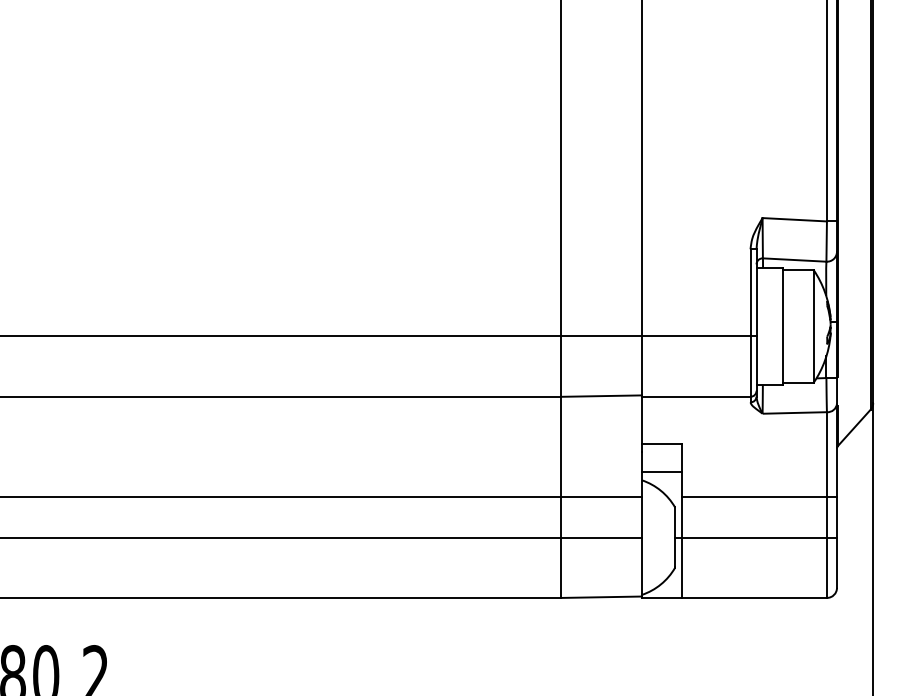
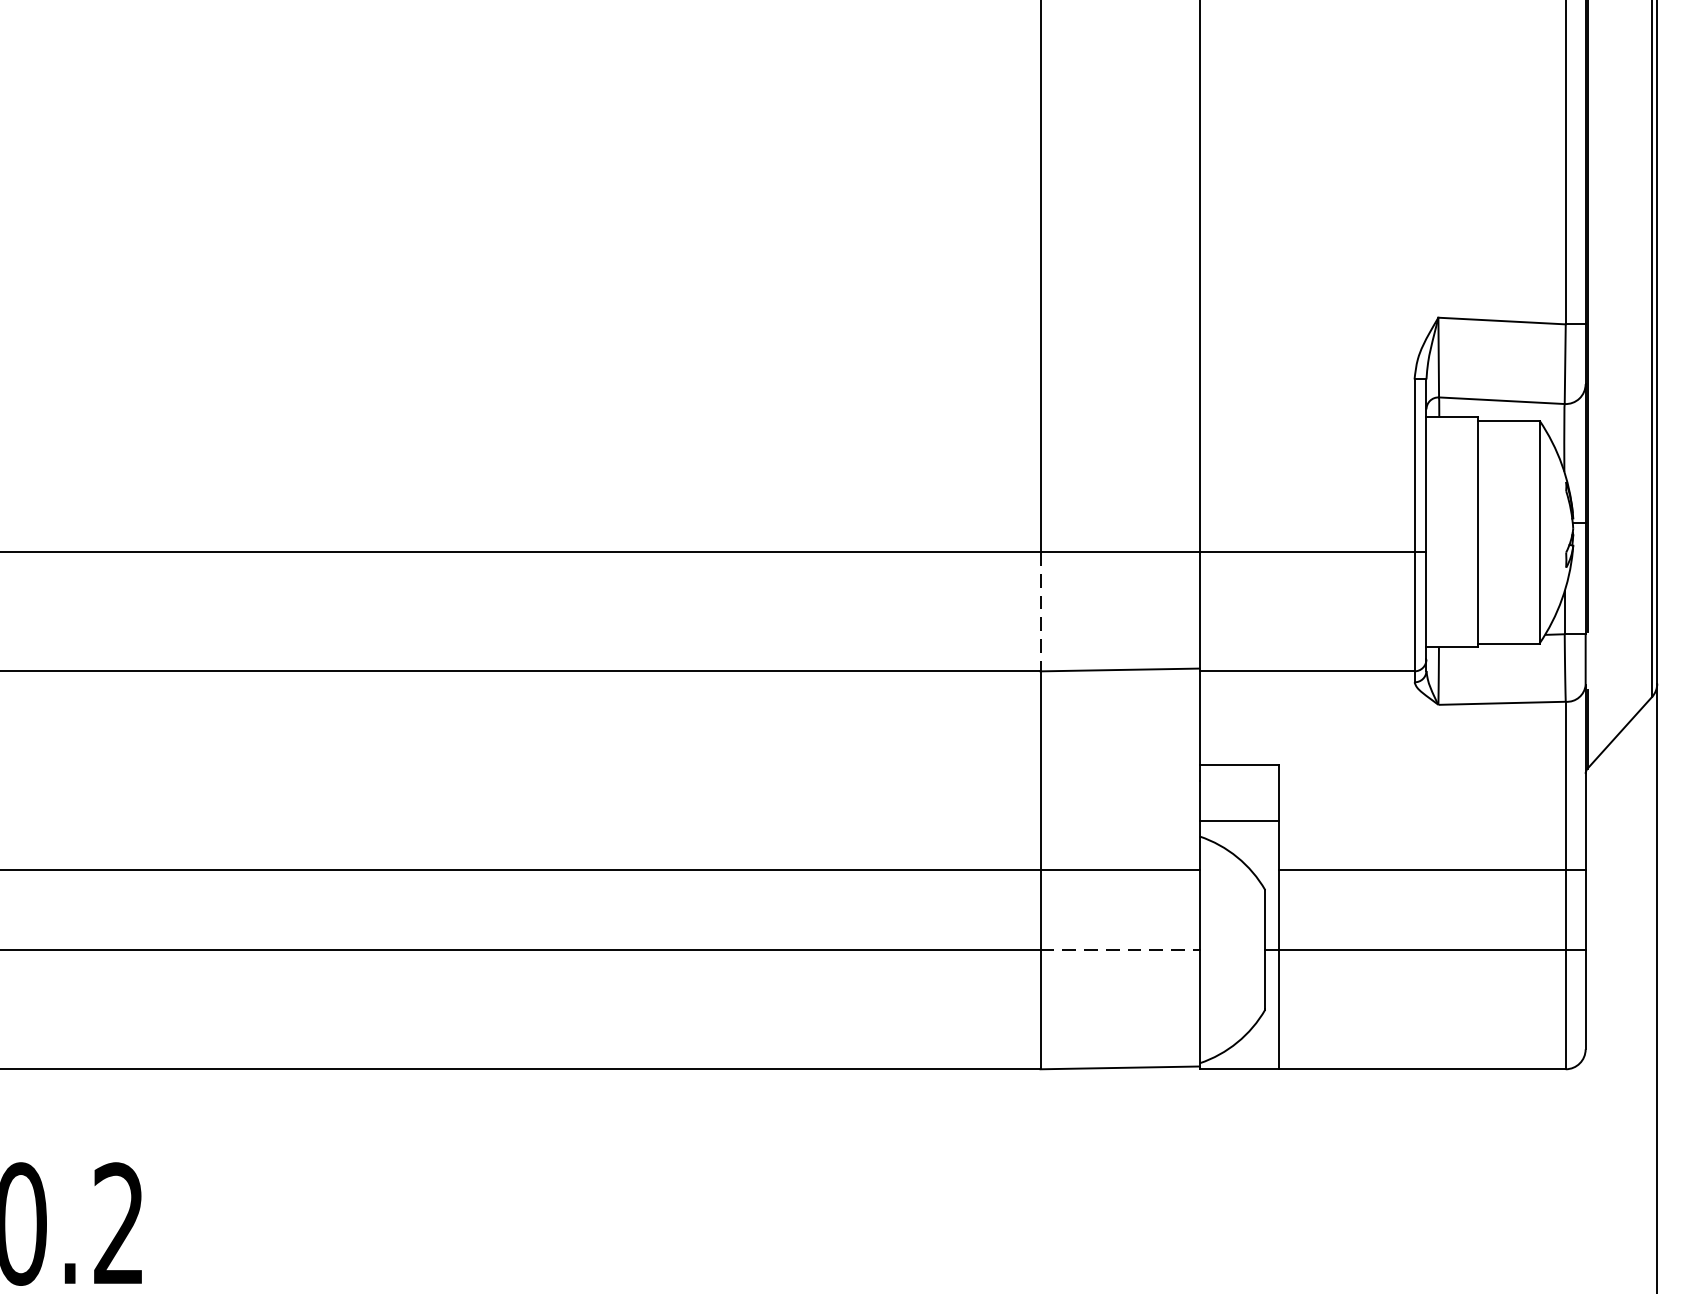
line: (561, 367) -> (1040, 613), solid -> dashed
line: (602, 537) -> (1121, 949), solid -> dashed

